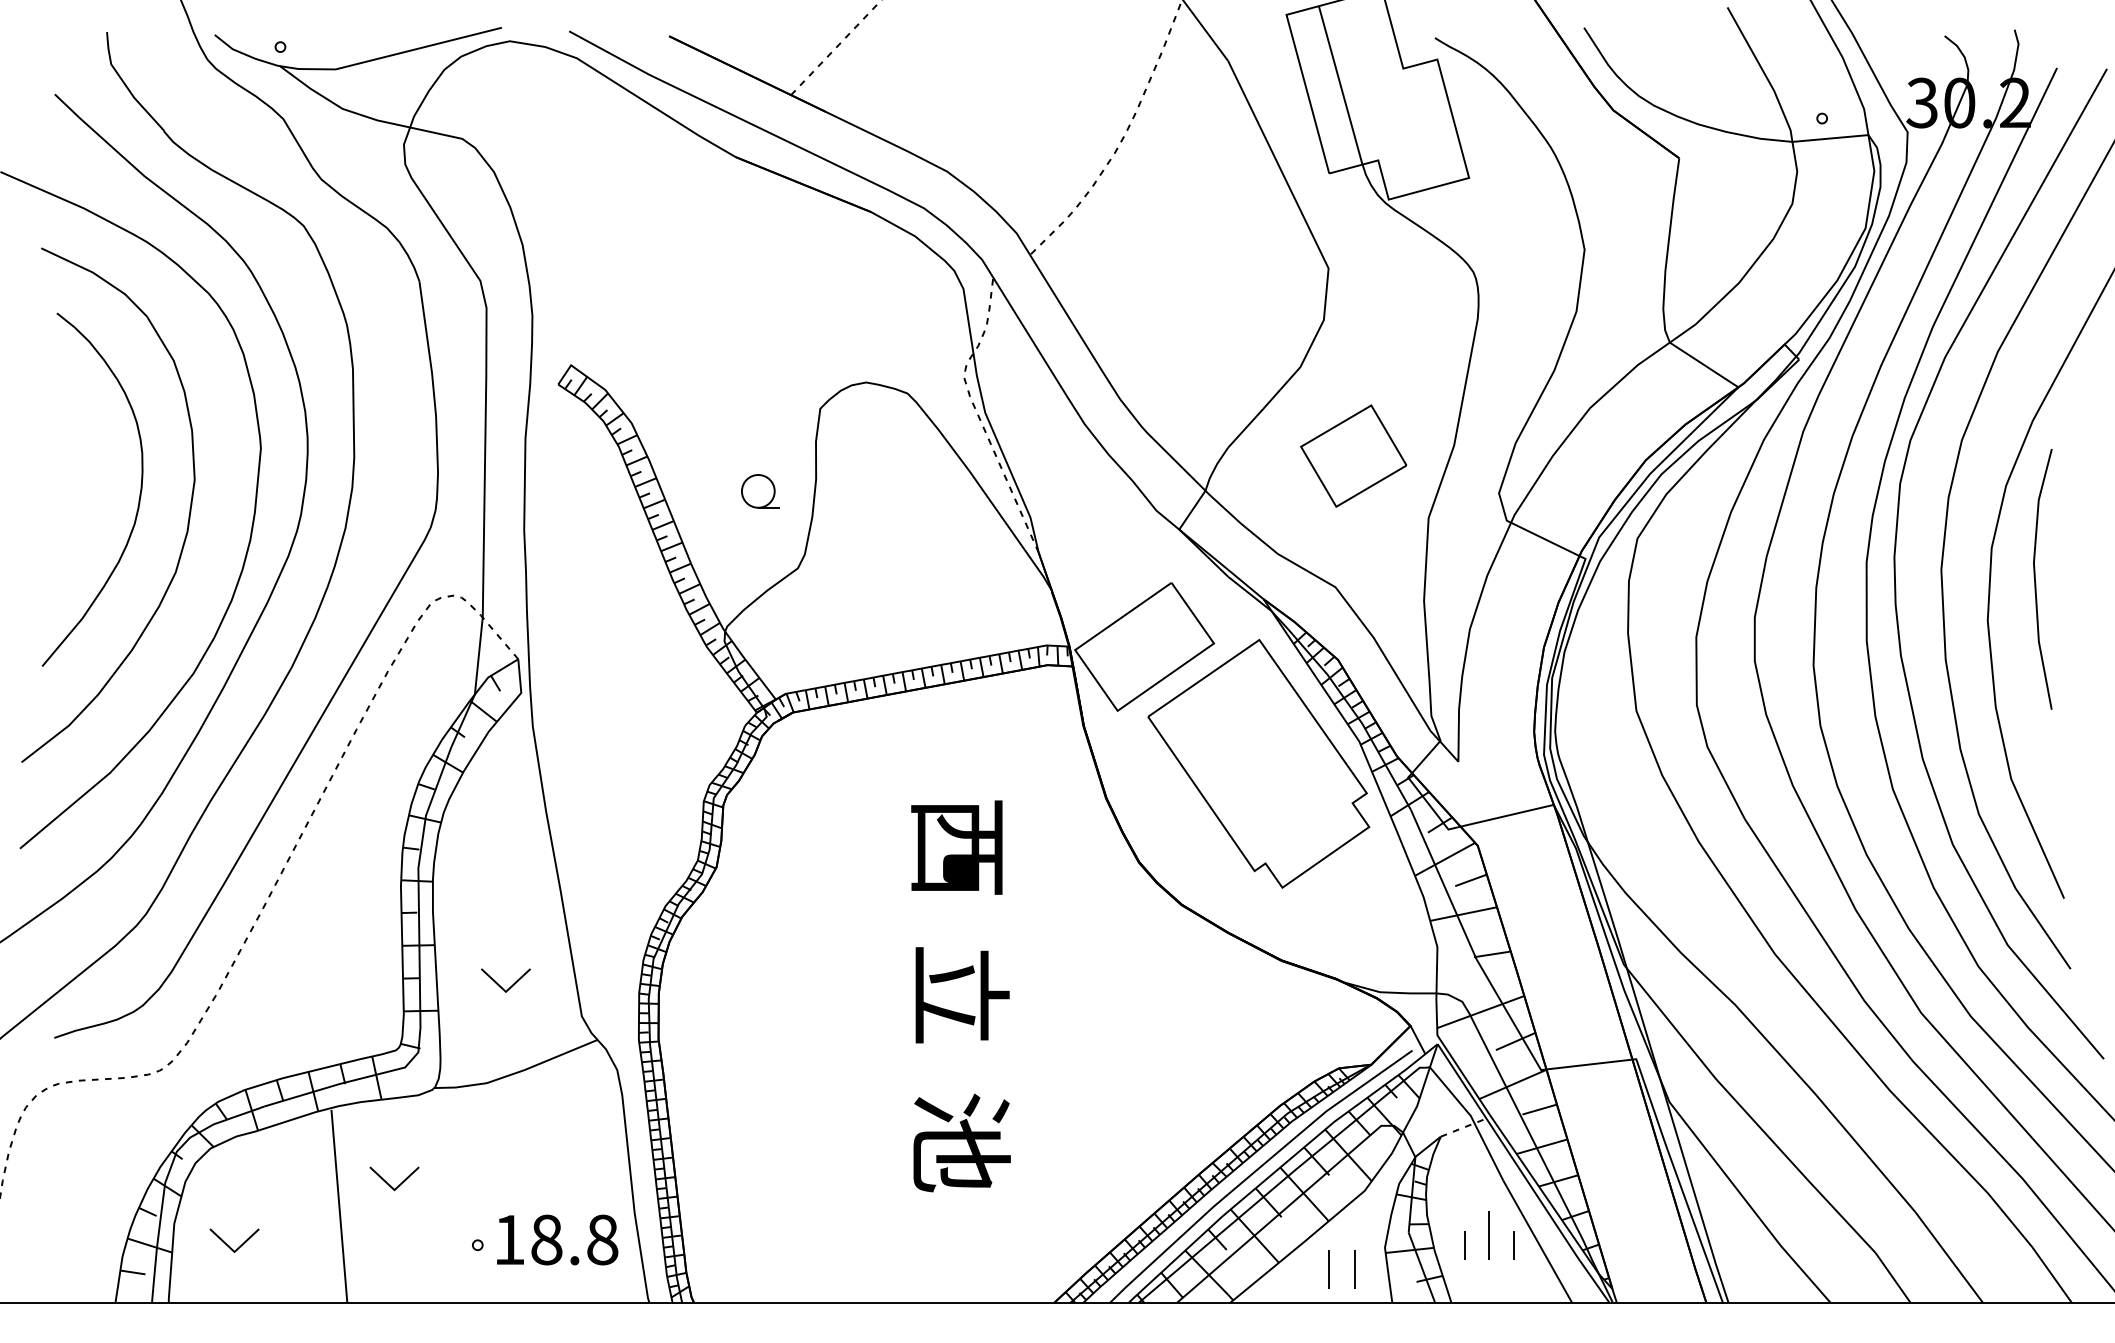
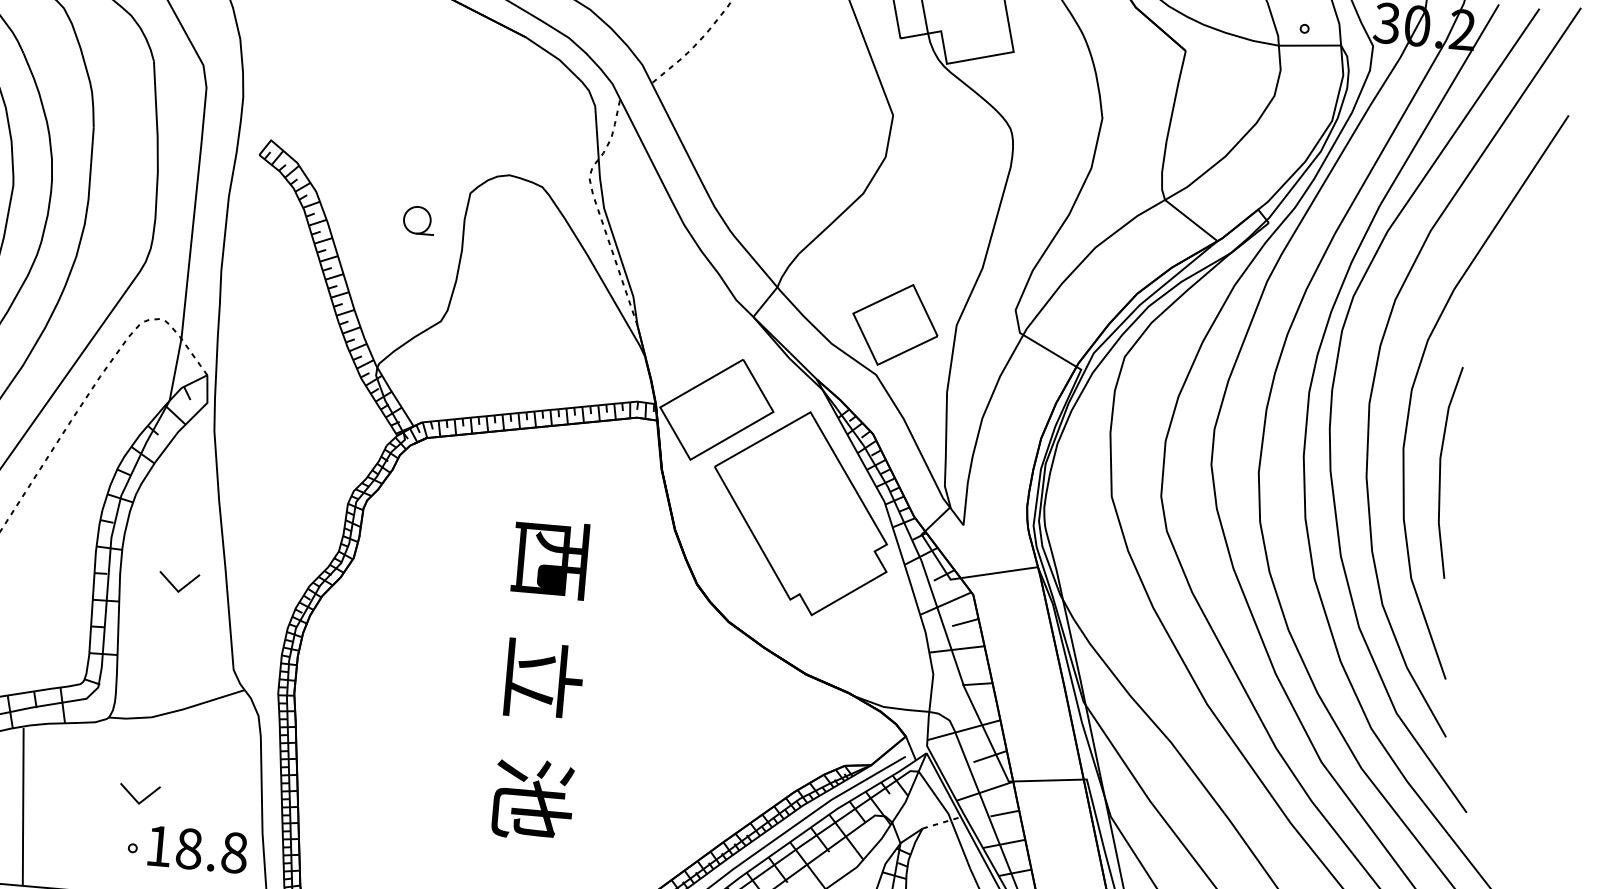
part: (1353, 455) -> (895, 324), moved
part: (760, 491) -> (419, 220), moved
line: (2036, 582) -> (1441, 474), moved
part: (500, 985) -> (174, 586), moved
part: (391, 1185) -> (136, 799), moved

